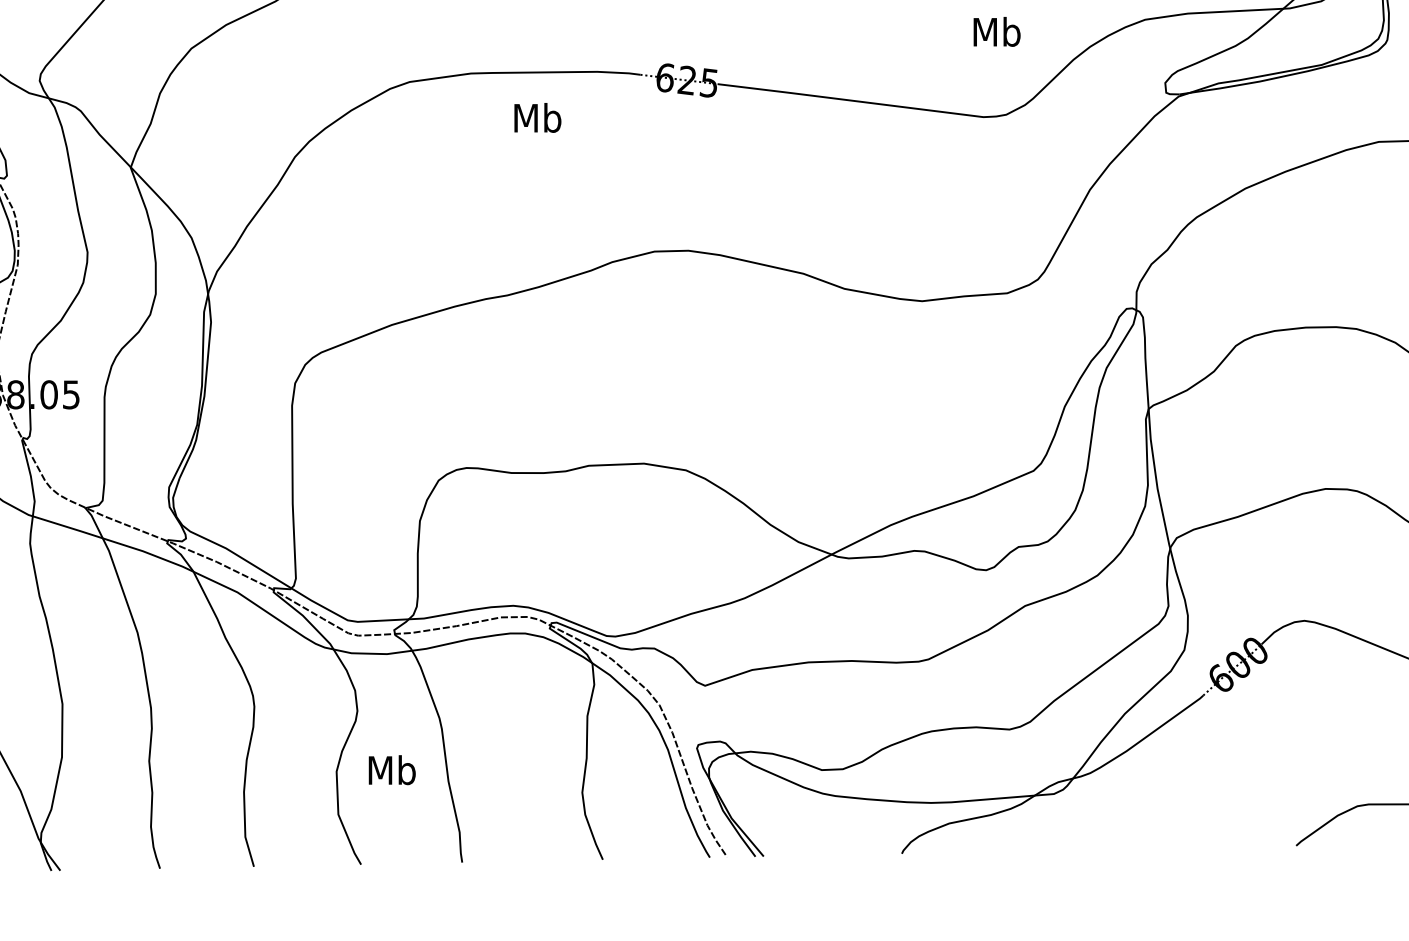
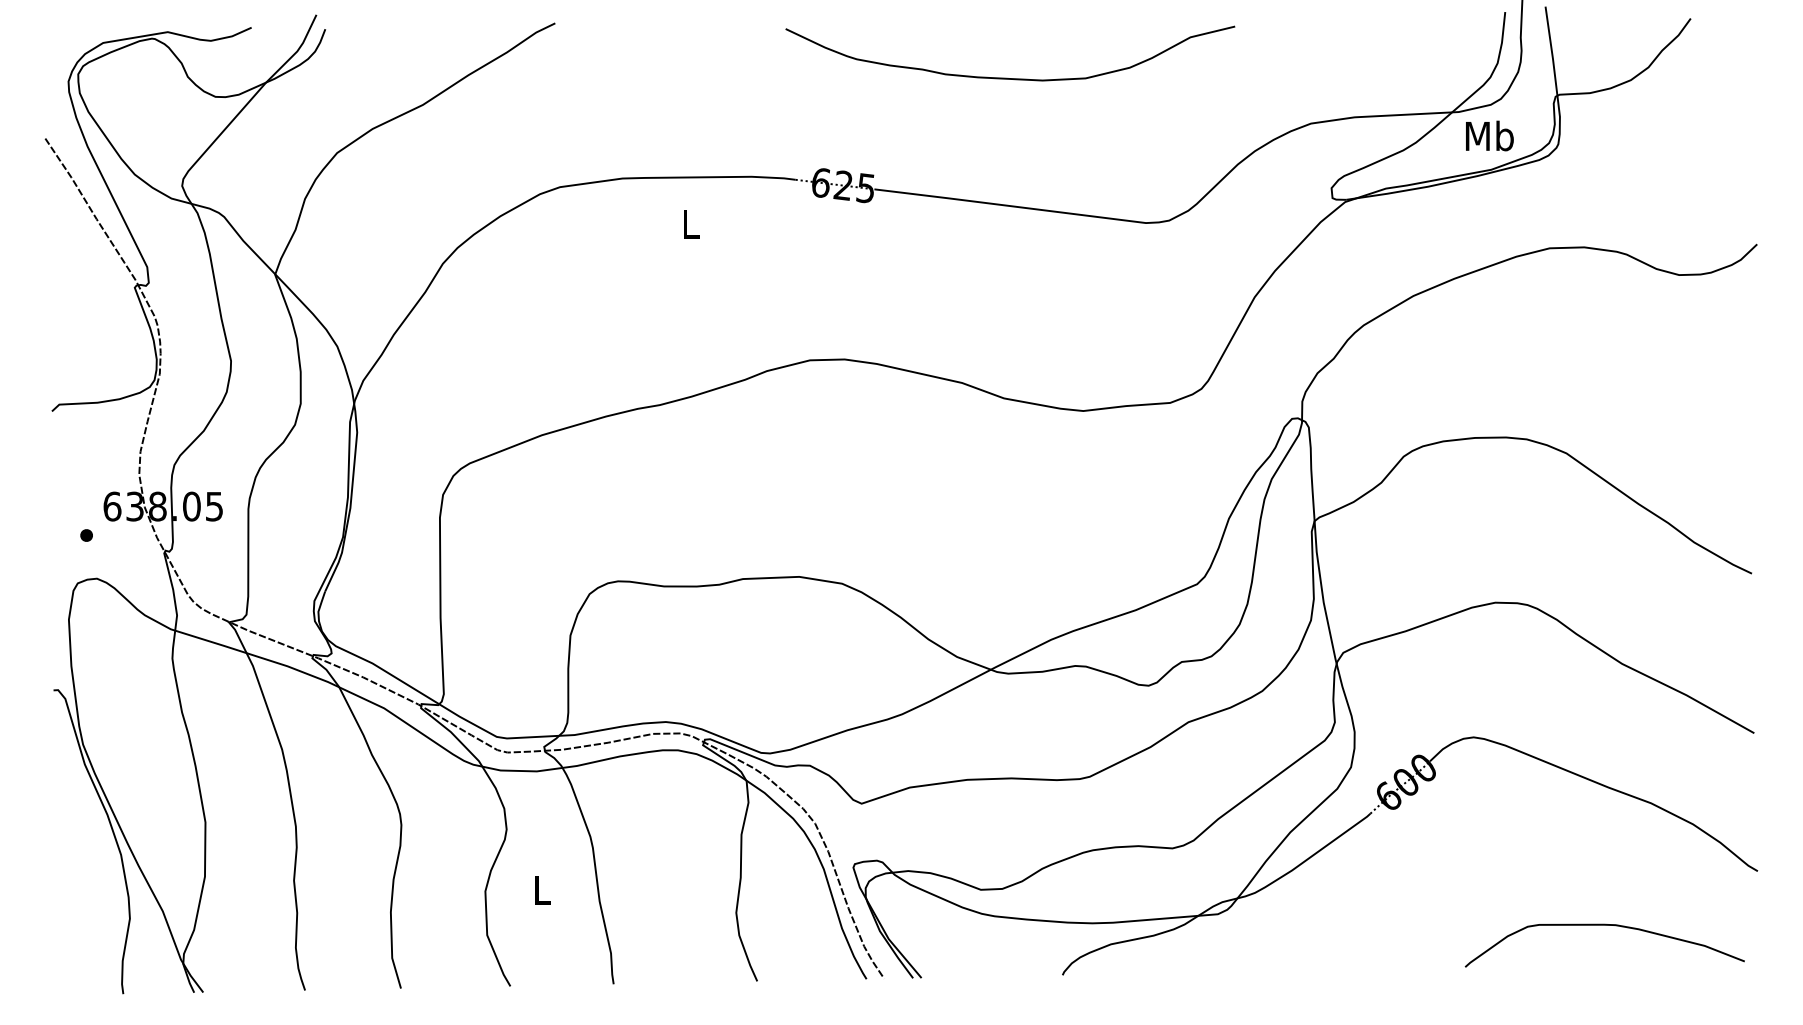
text: (996, 31) -> (1489, 135), moved
text: (537, 117) -> (690, 223), Mb -> L
text: (392, 769) -> (542, 889), Mb -> L

